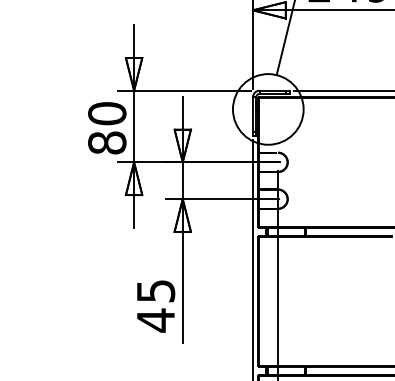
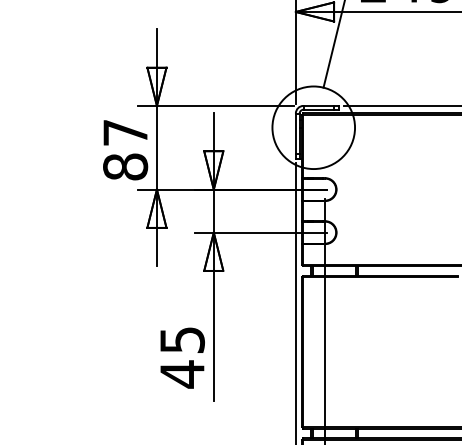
text: (107, 113) -> (125, 132), 80 -> 87

